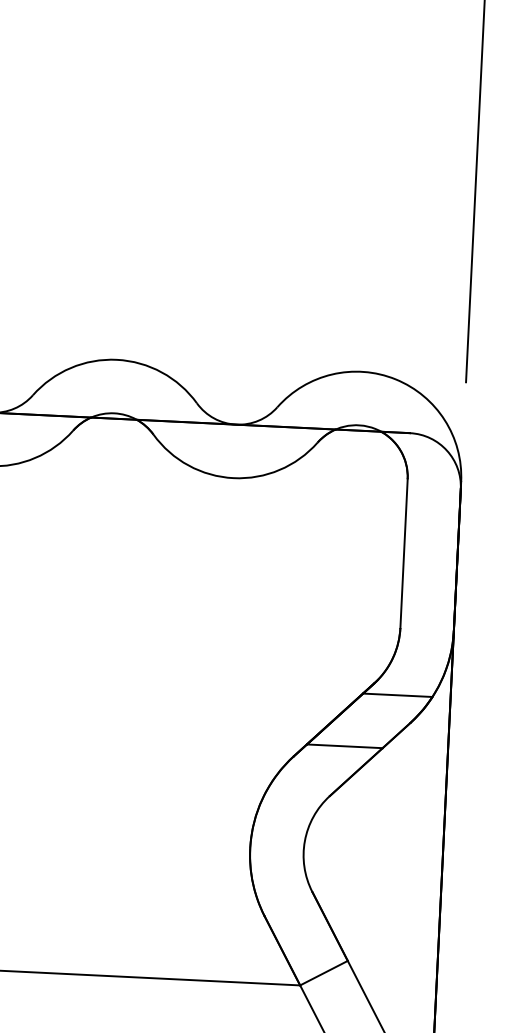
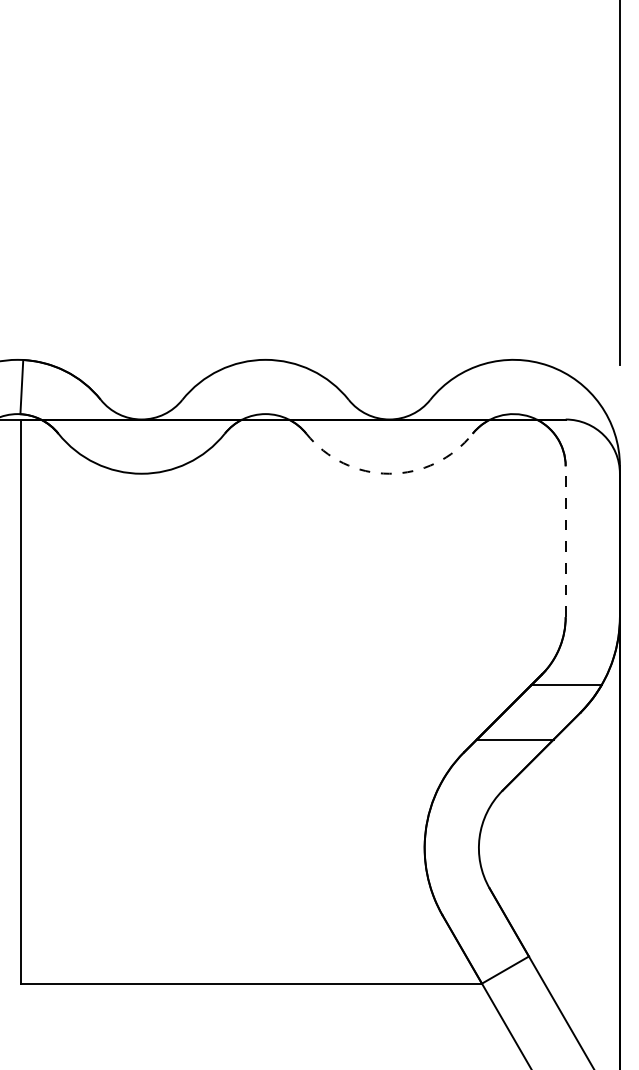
arc: (233, 477) -> (389, 473), solid -> dashed
line: (403, 553) -> (565, 541), solid -> dashed

